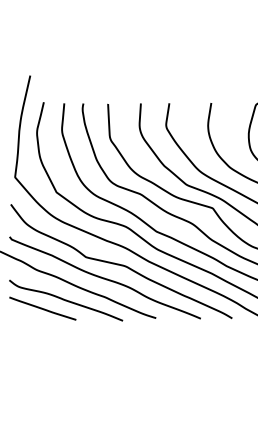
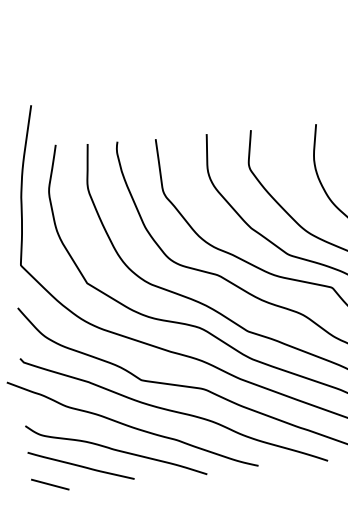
line: (22, 318) -> (50, 483), added

